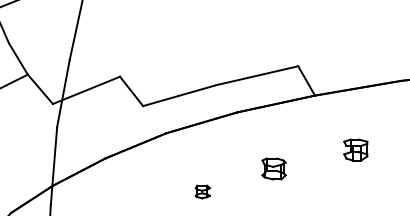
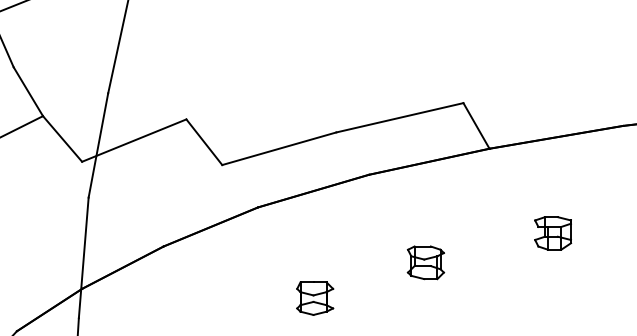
part: (202, 191) -> (314, 297), size x1.67

